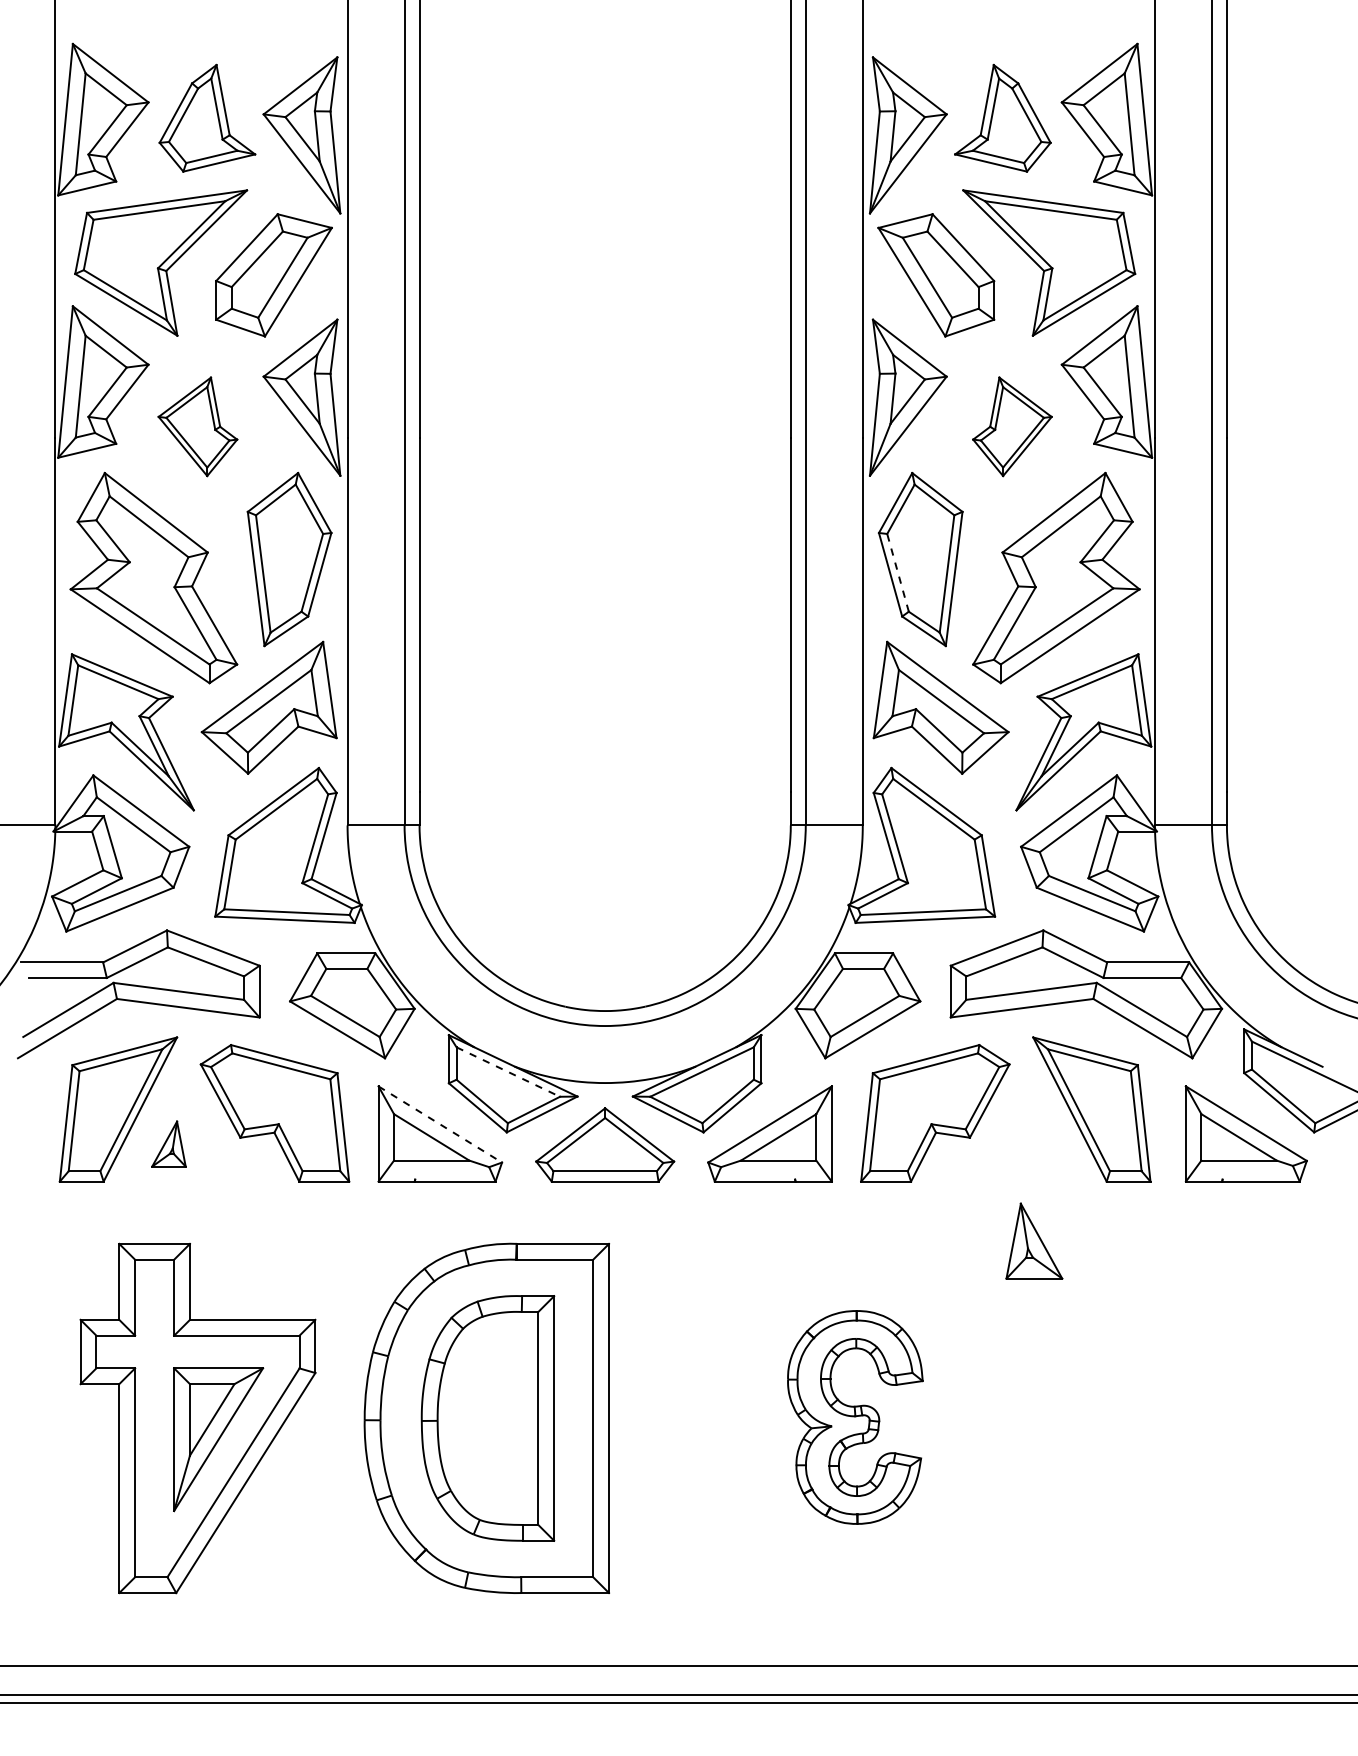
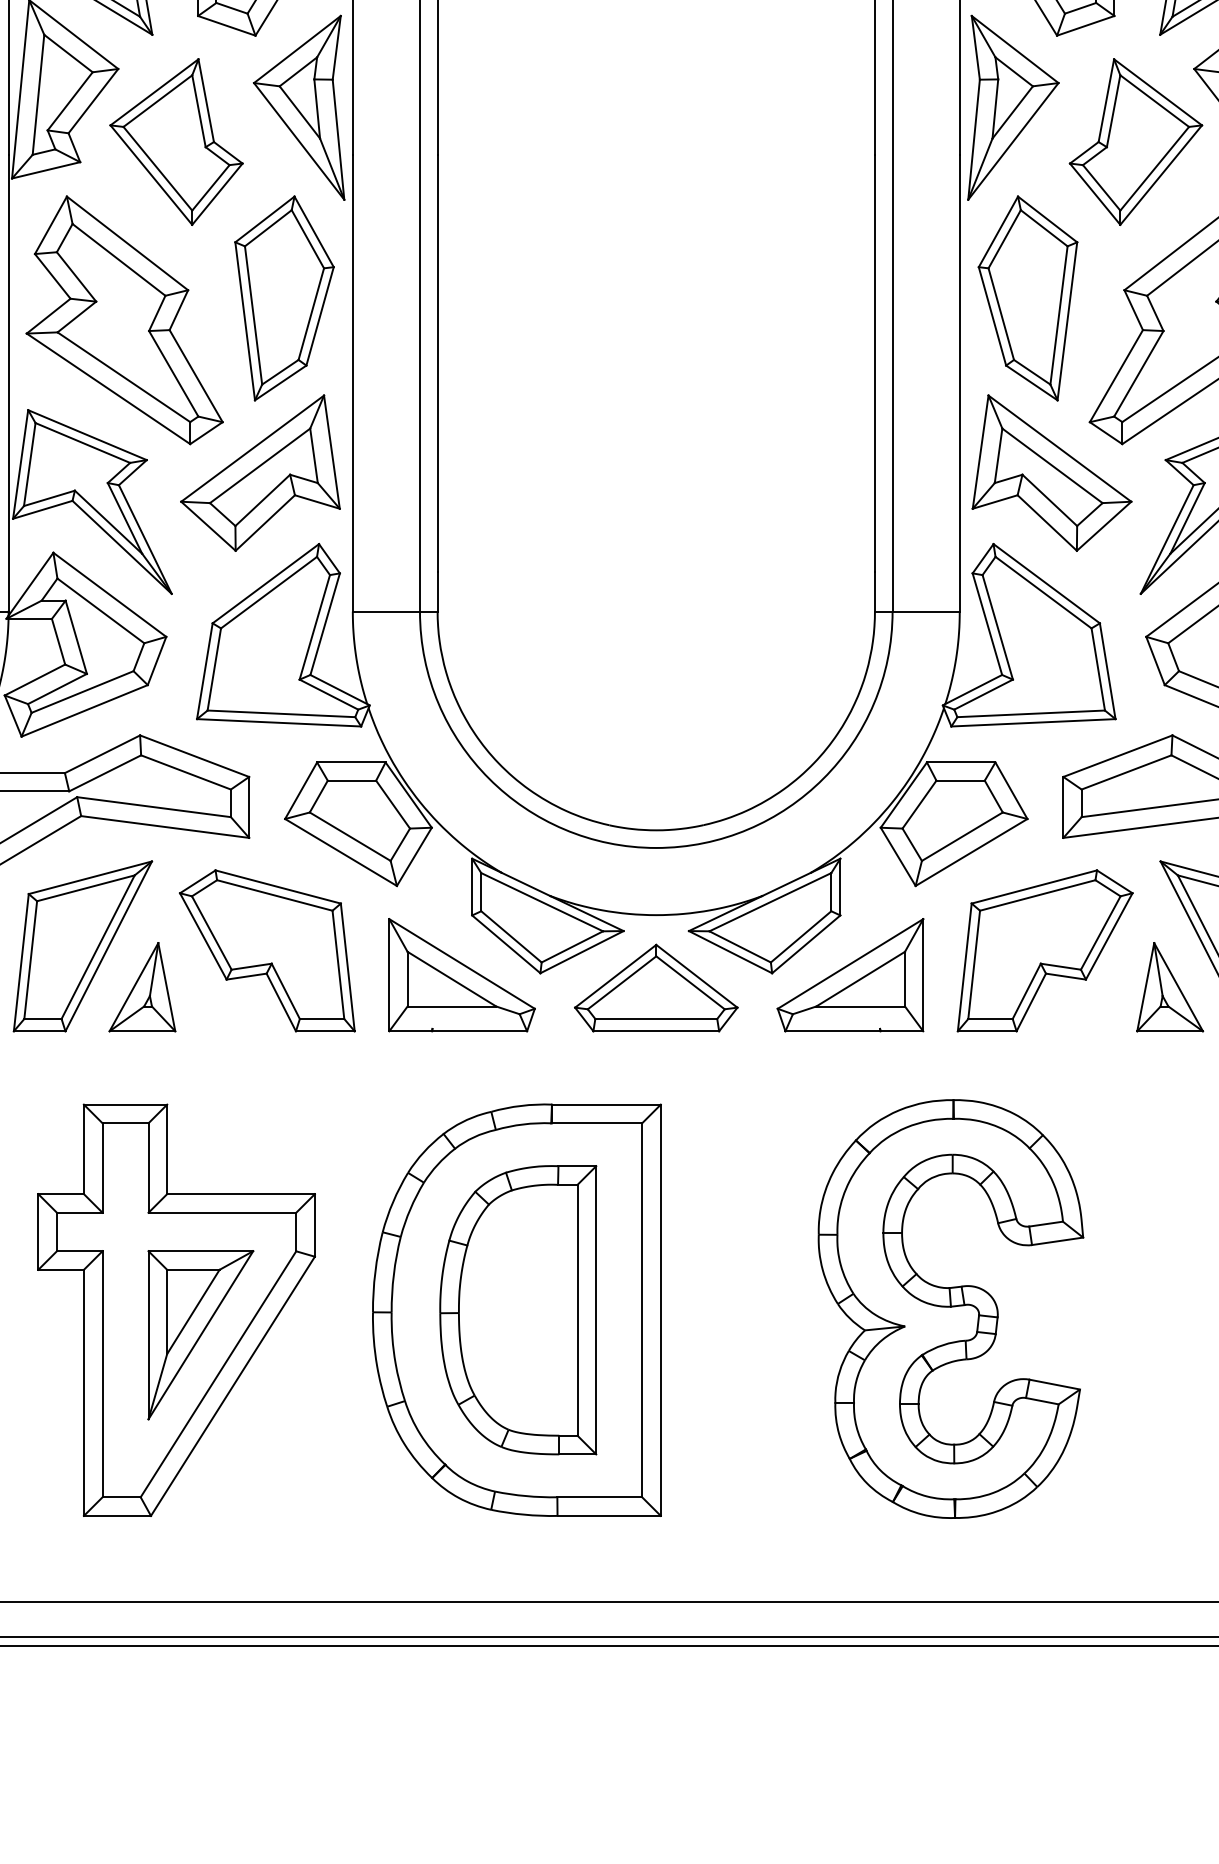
part: (197, 426) -> (176, 141), size x1.43
part: (1012, 426) -> (1136, 141), size x1.43
line: (897, 572) -> (1000, 313), dashed -> solid
line: (508, 1072) -> (542, 902), dashed -> solid
line: (440, 1124) -> (462, 963), dashed -> solid
part: (168, 1143) -> (141, 986), size x1.67
part: (1034, 1240) -> (1170, 986), moved
part: (855, 1417) -> (951, 1309), size x1.67

